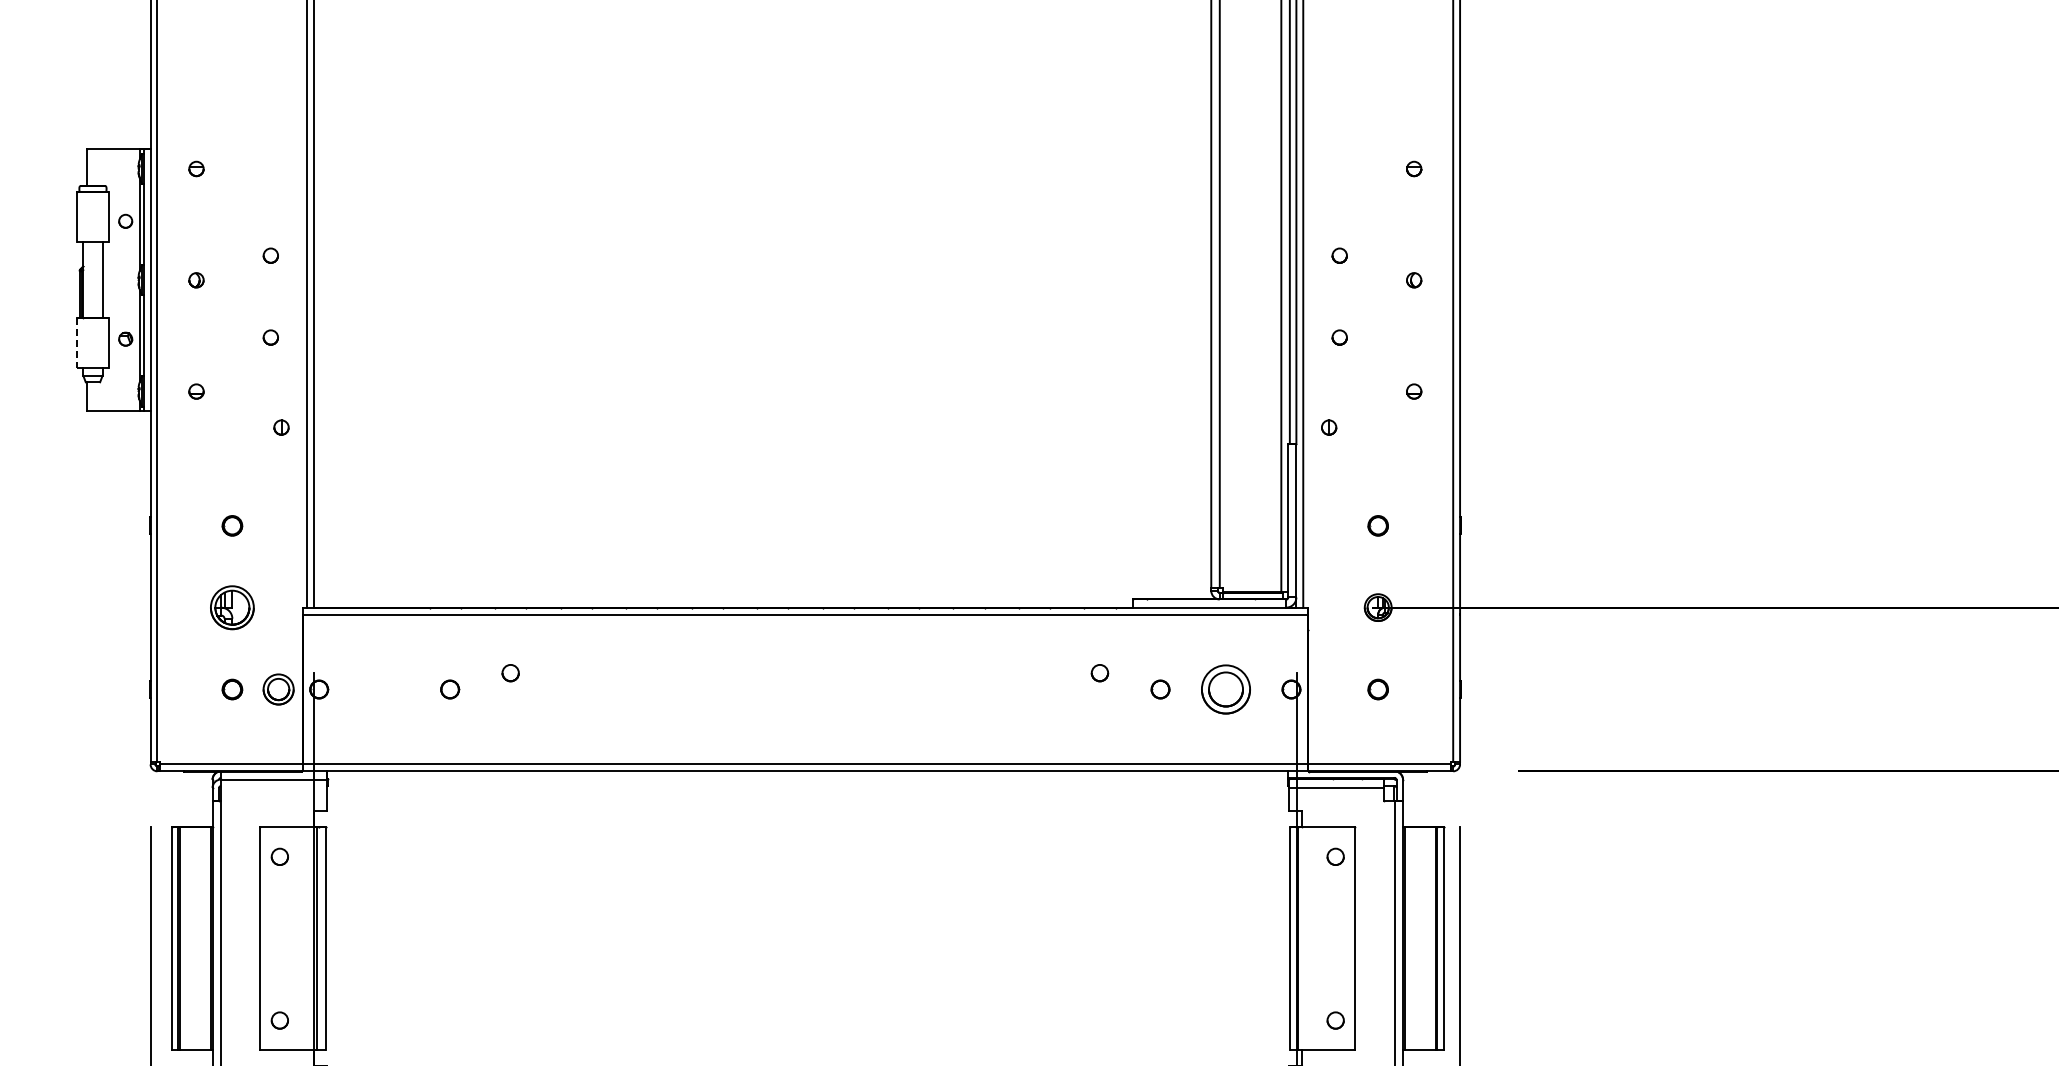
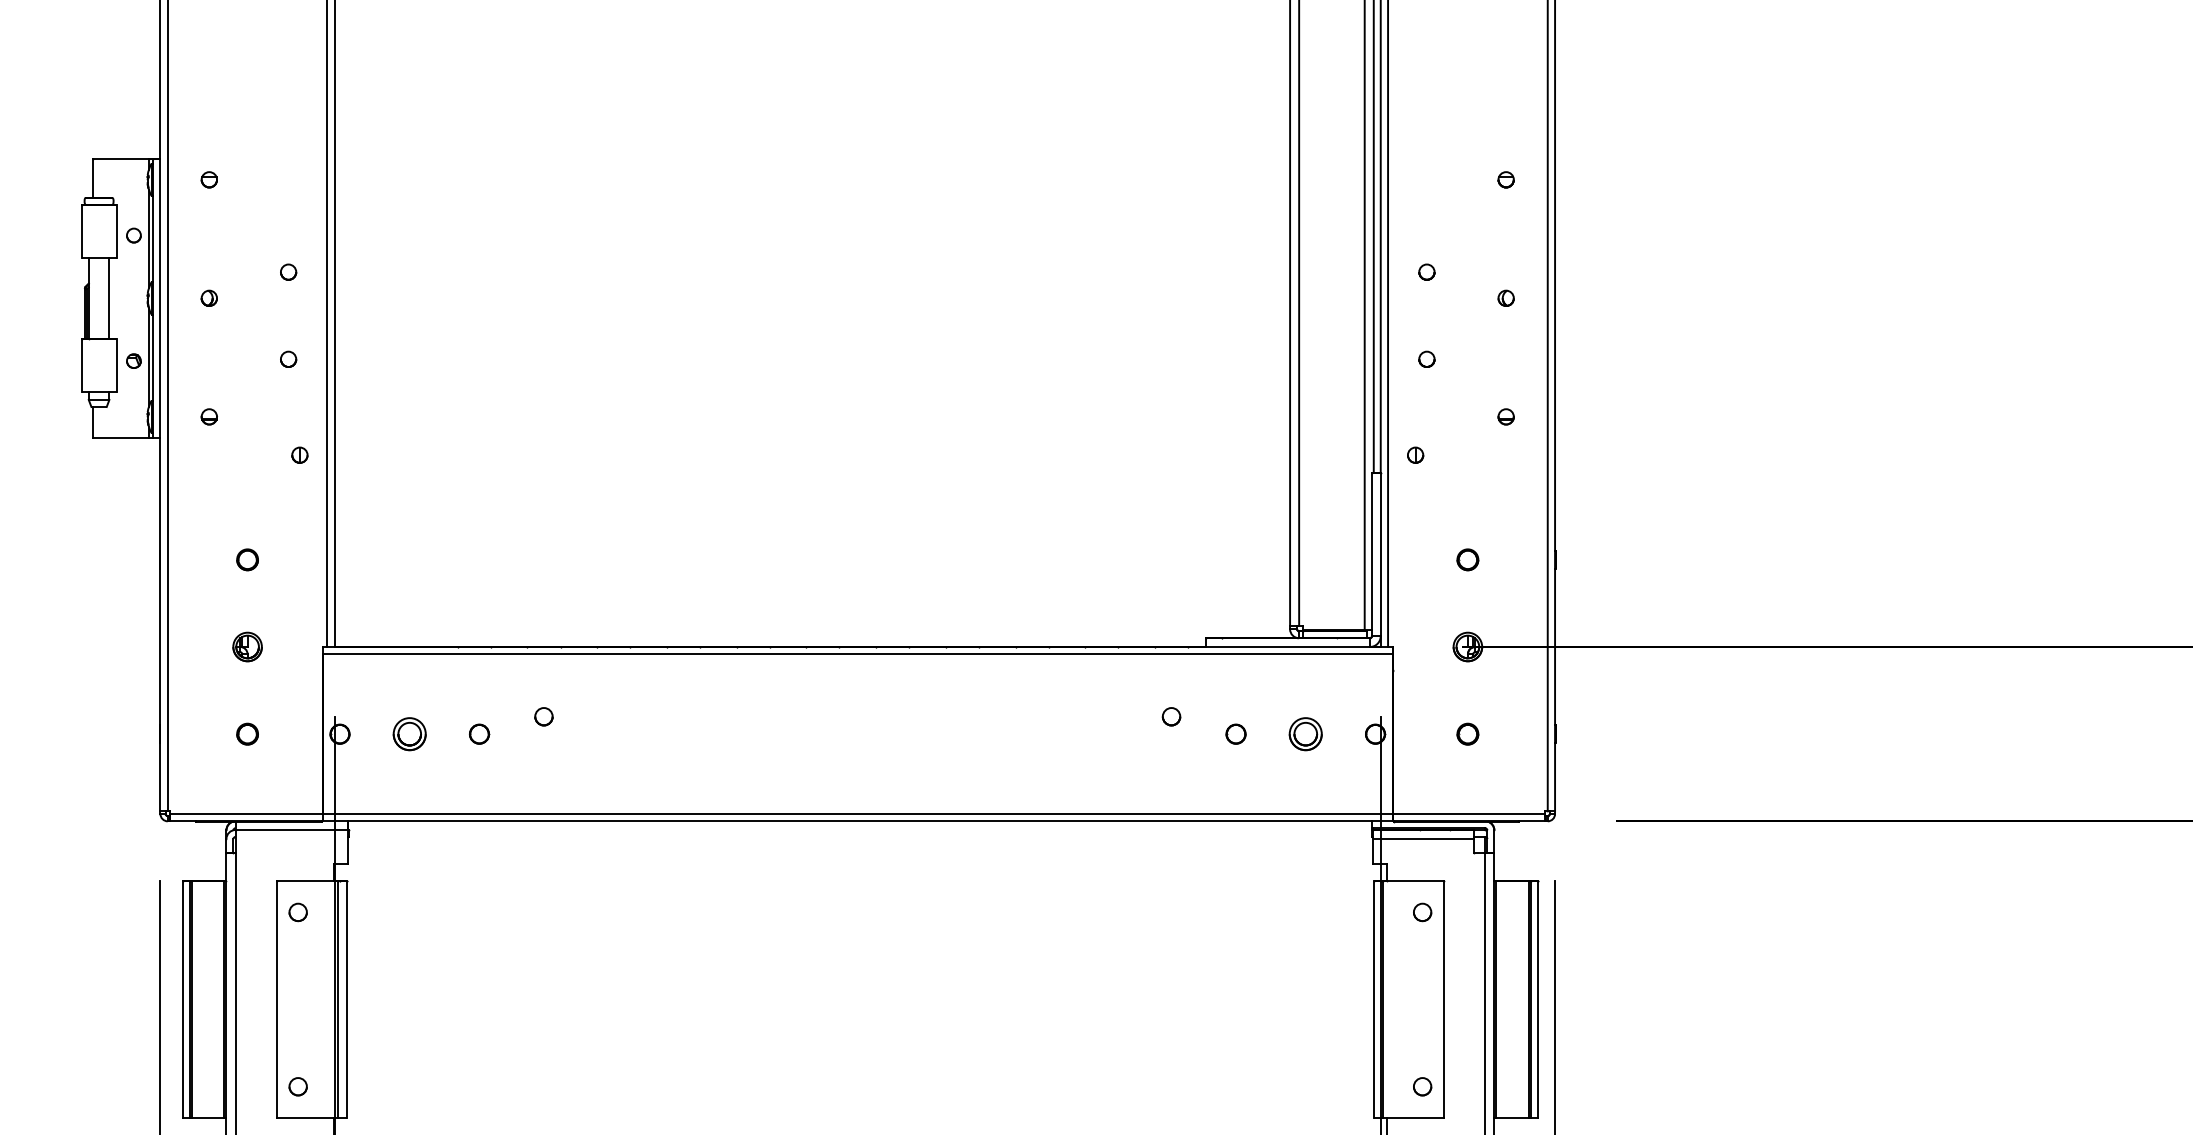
line: (76, 343) -> (81, 365), dashed -> solid
part: (232, 607) -> (247, 646), size x0.62
part: (278, 689) -> (409, 734), moved
part: (1225, 689) -> (1305, 734), size x0.62

